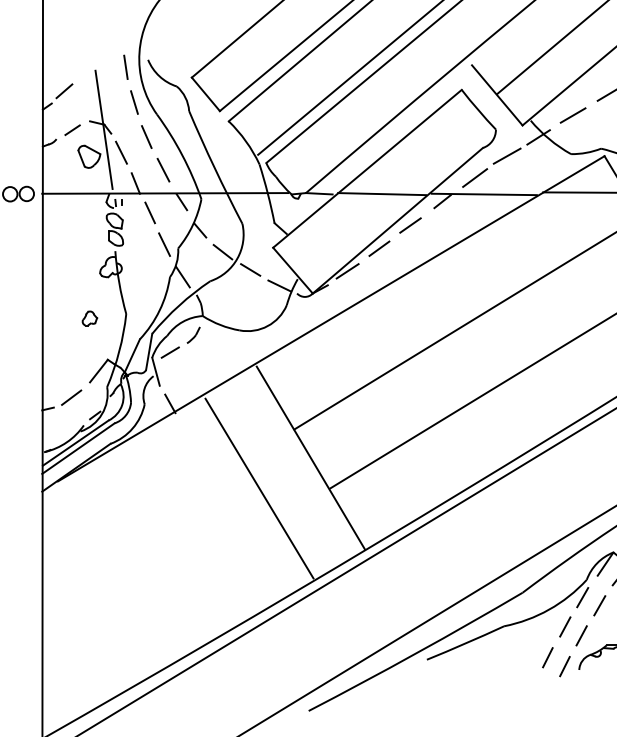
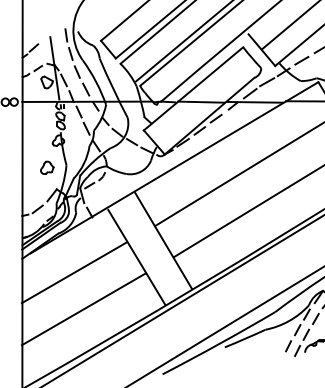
part: (90, 318) -> (47, 167), size x1.67
line: (139, 517) -> (73, 272), added
line: (158, 587) -> (83, 309), added

